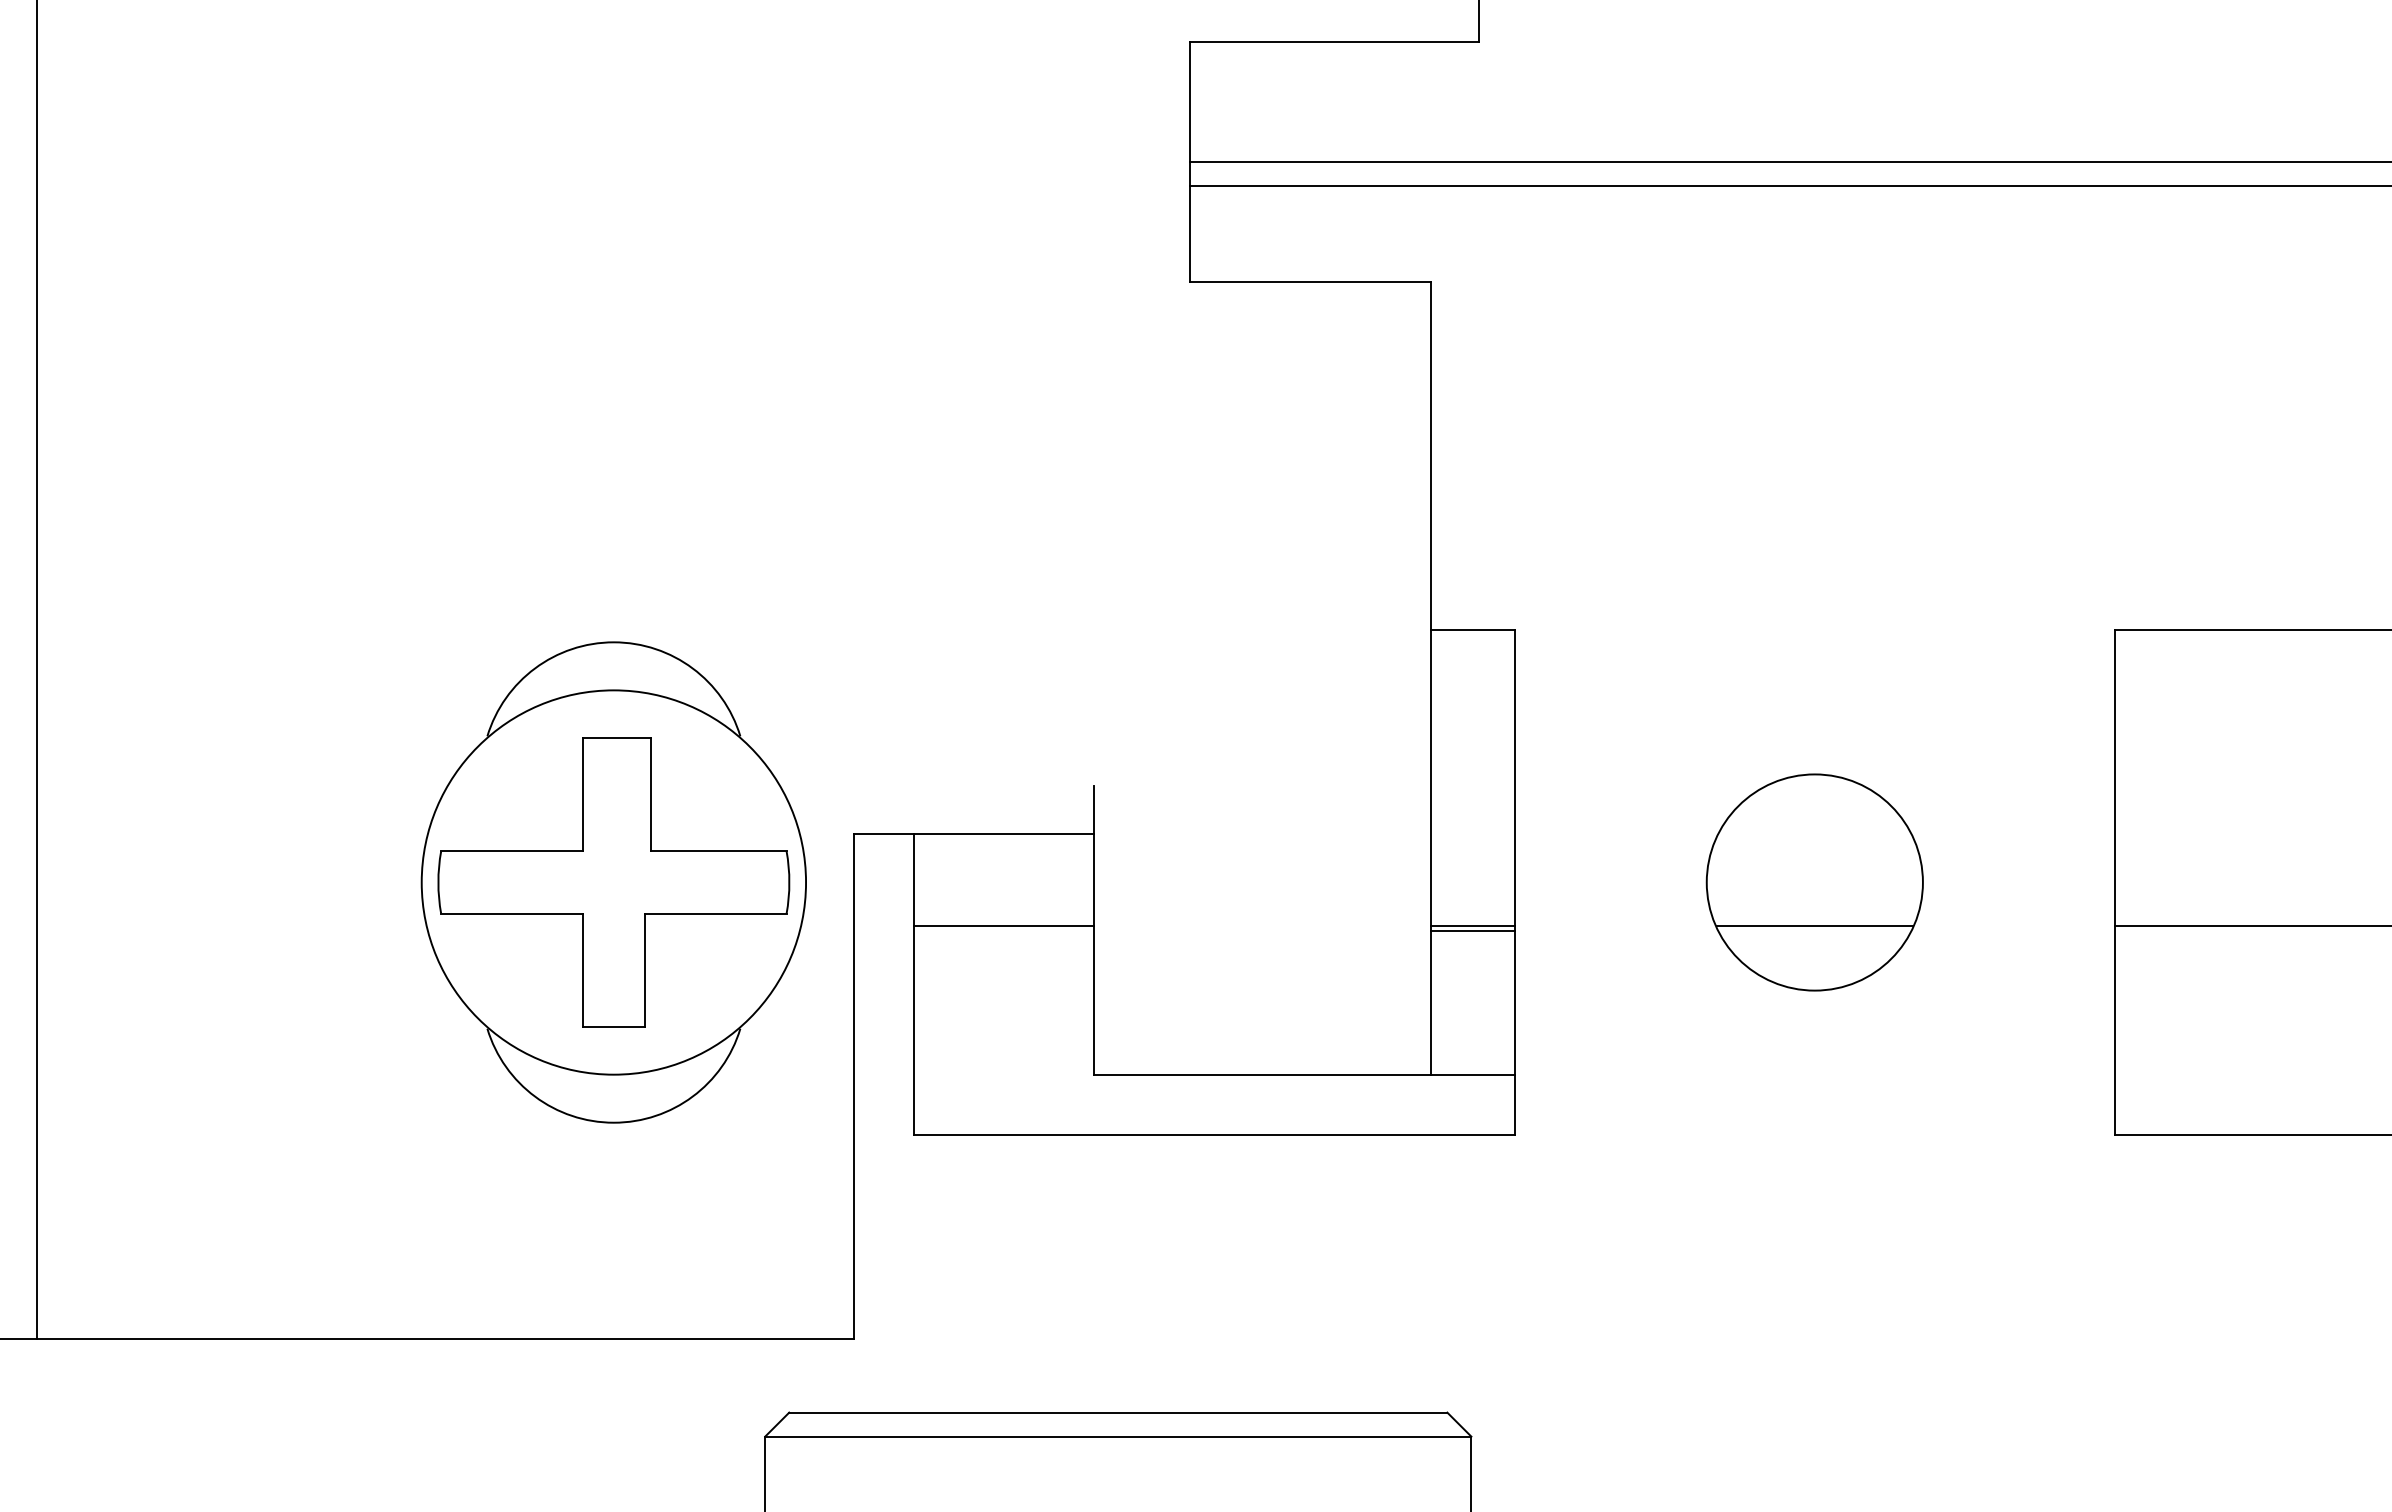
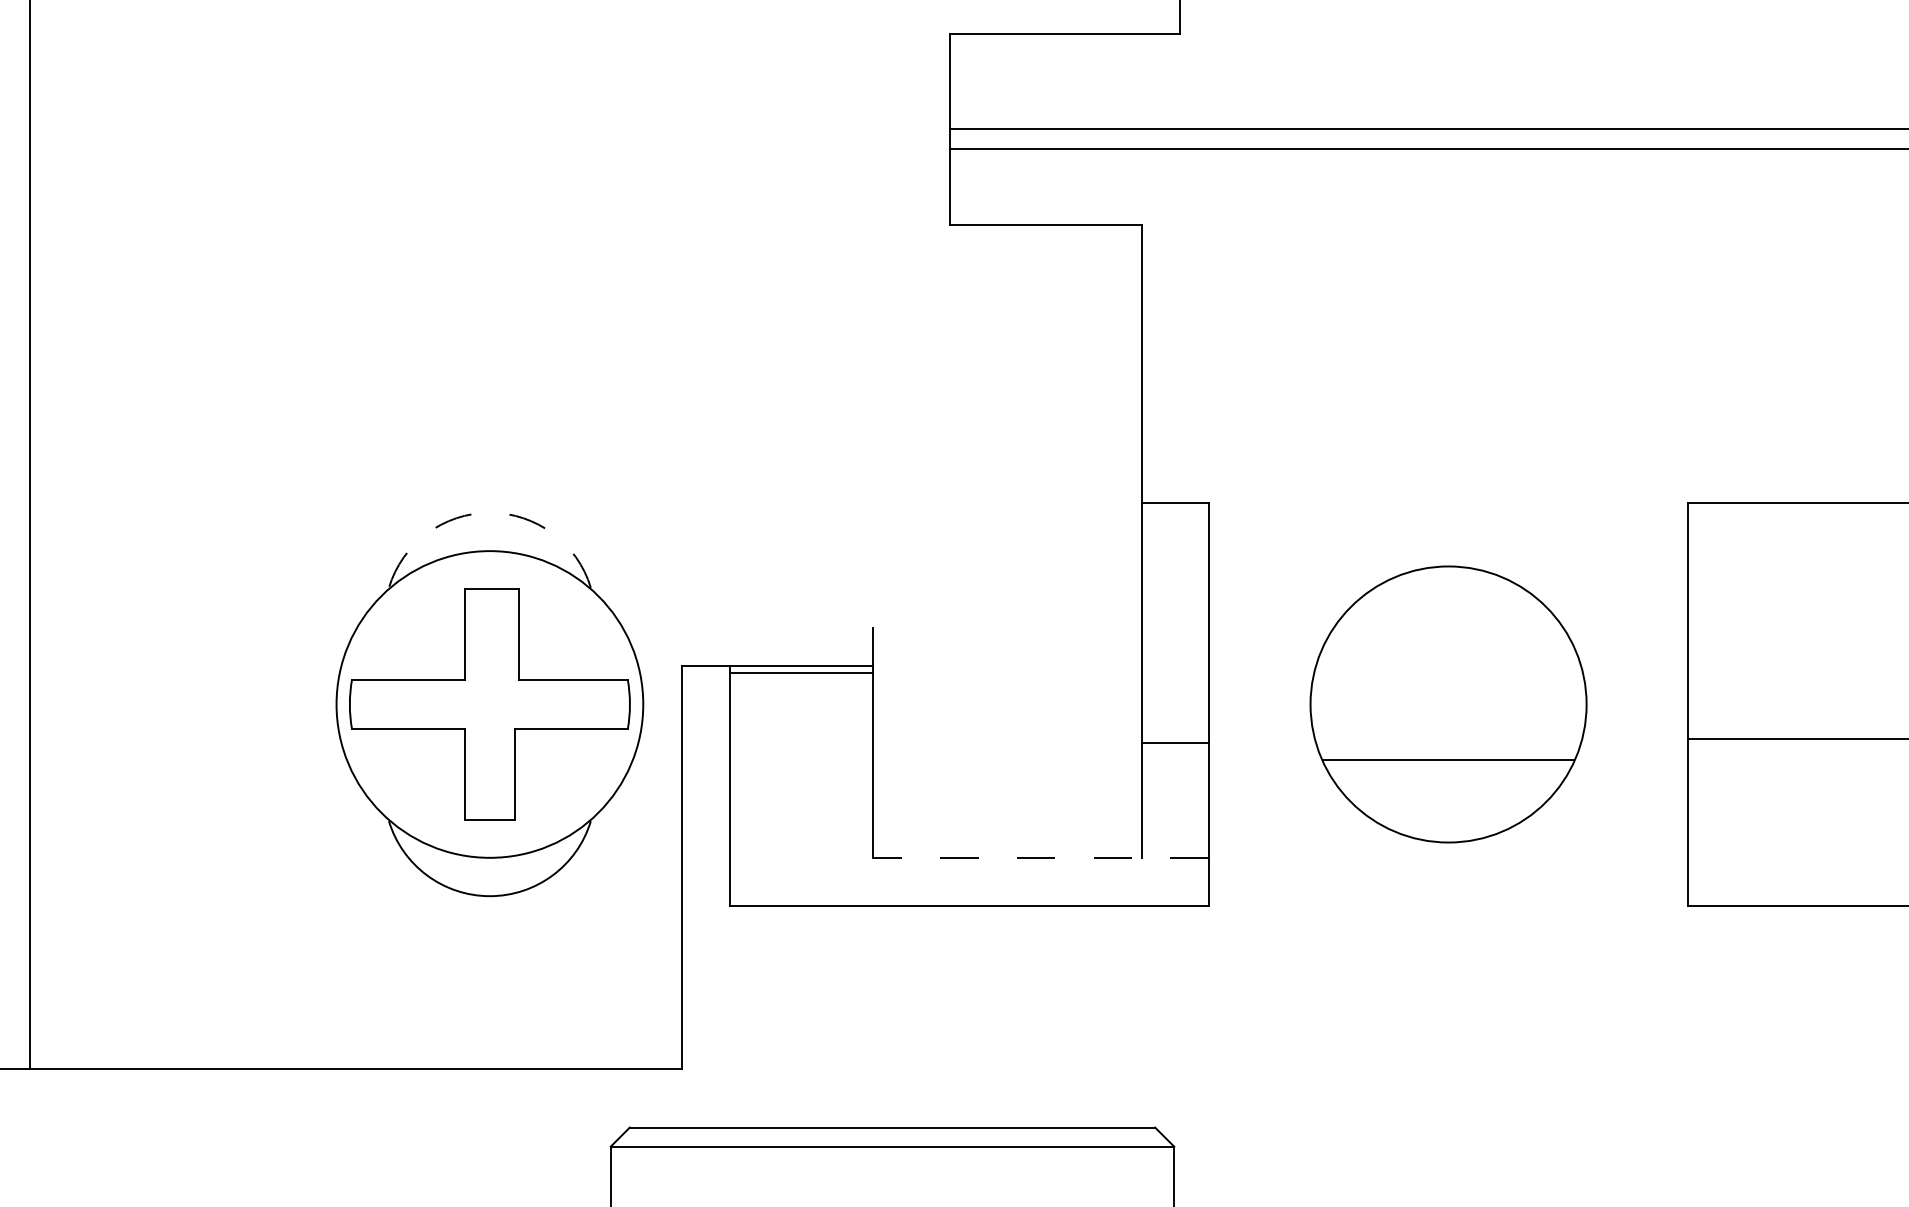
arc: (613, 642) -> (489, 512), solid -> dashed
part: (1814, 882) -> (1448, 704), size x1.6
line: (1004, 925) -> (801, 672), moved
line: (1472, 925) -> (1175, 738), removed
line: (1303, 1074) -> (1040, 857), solid -> dashed

